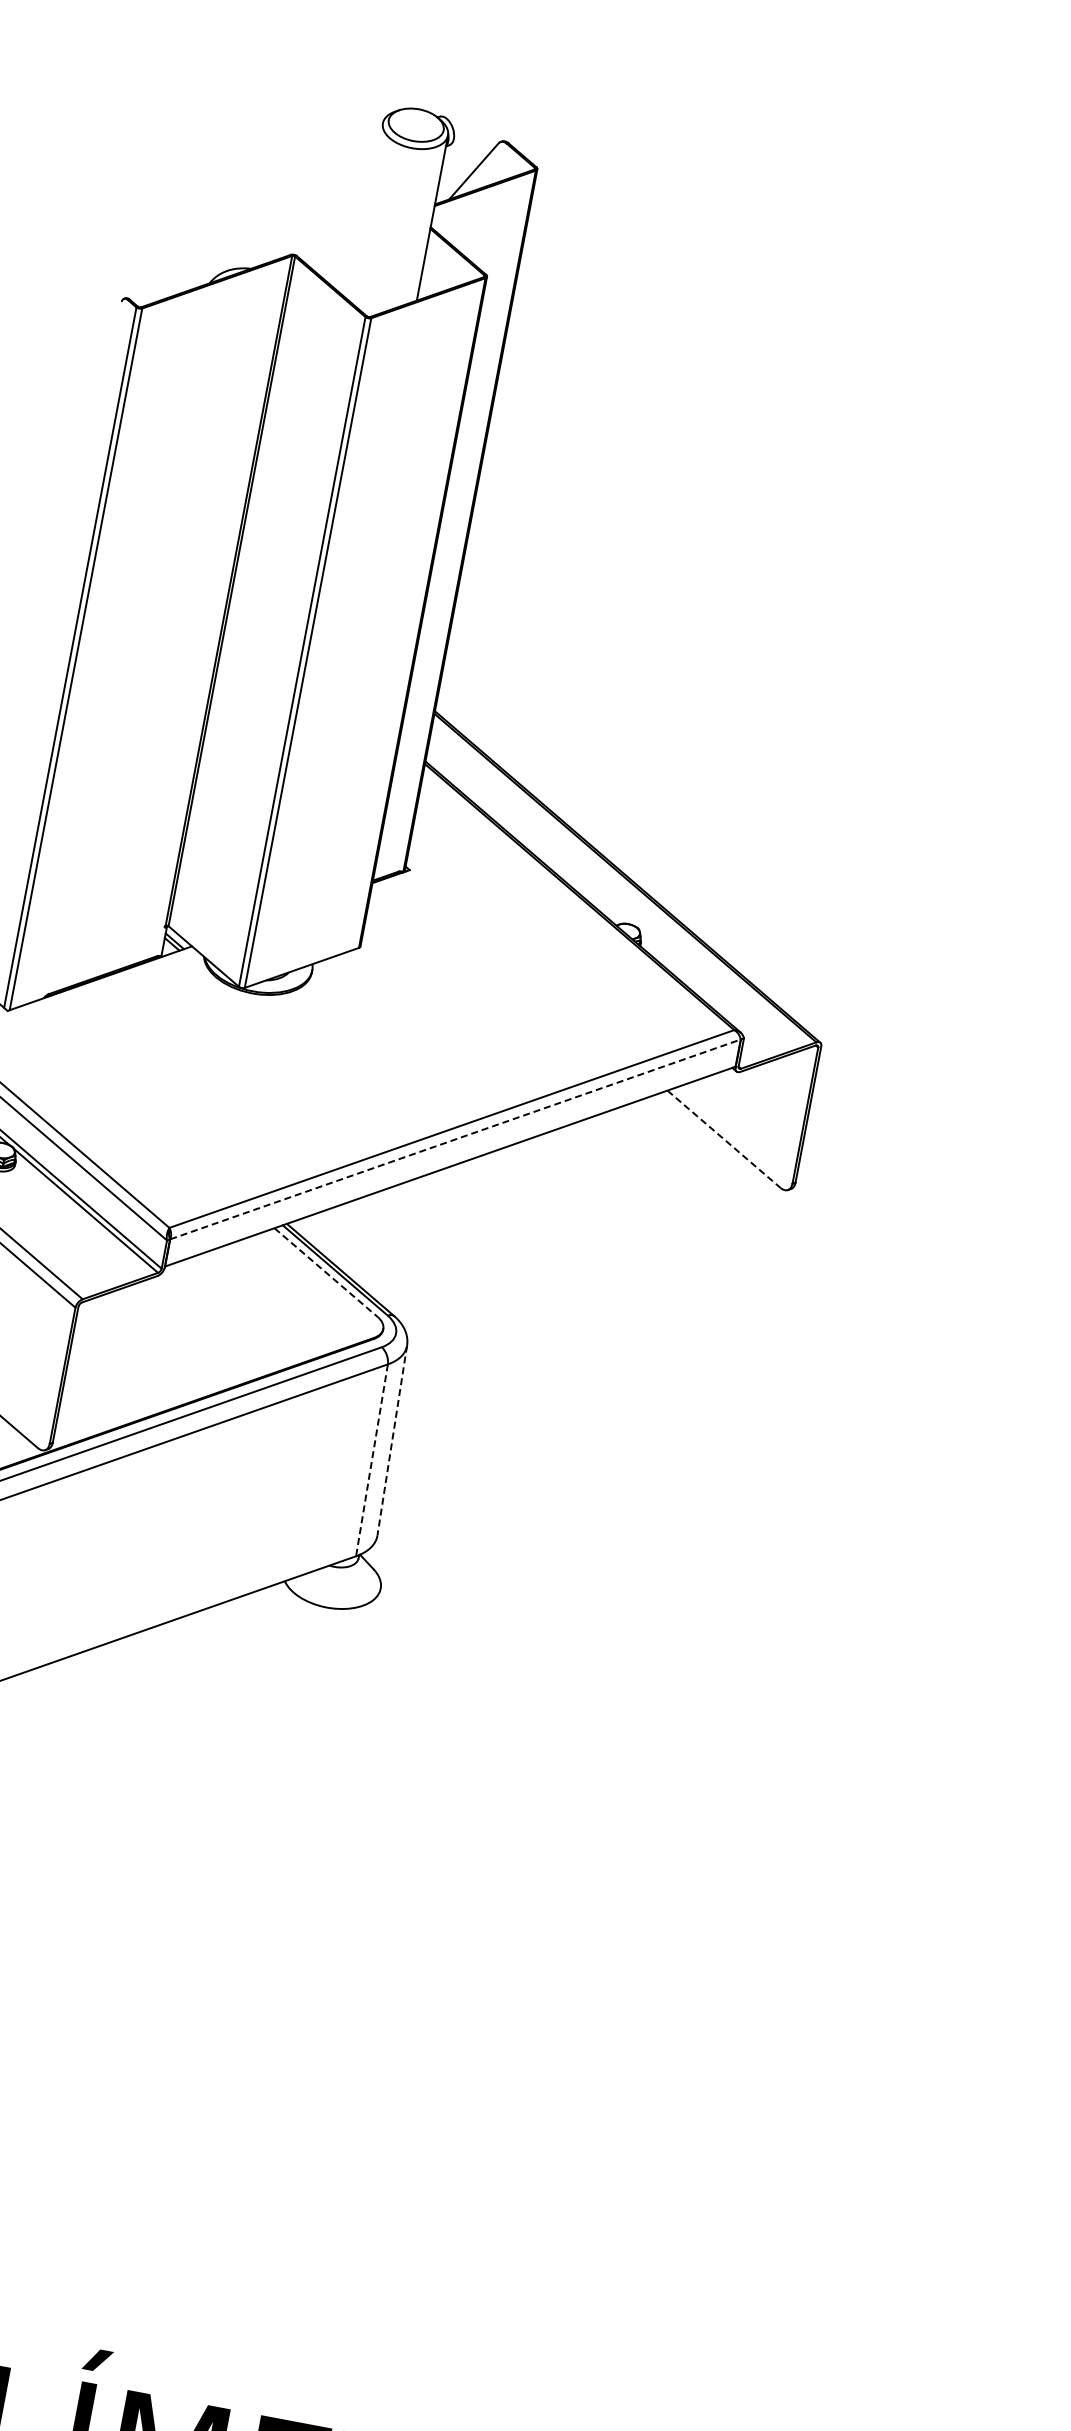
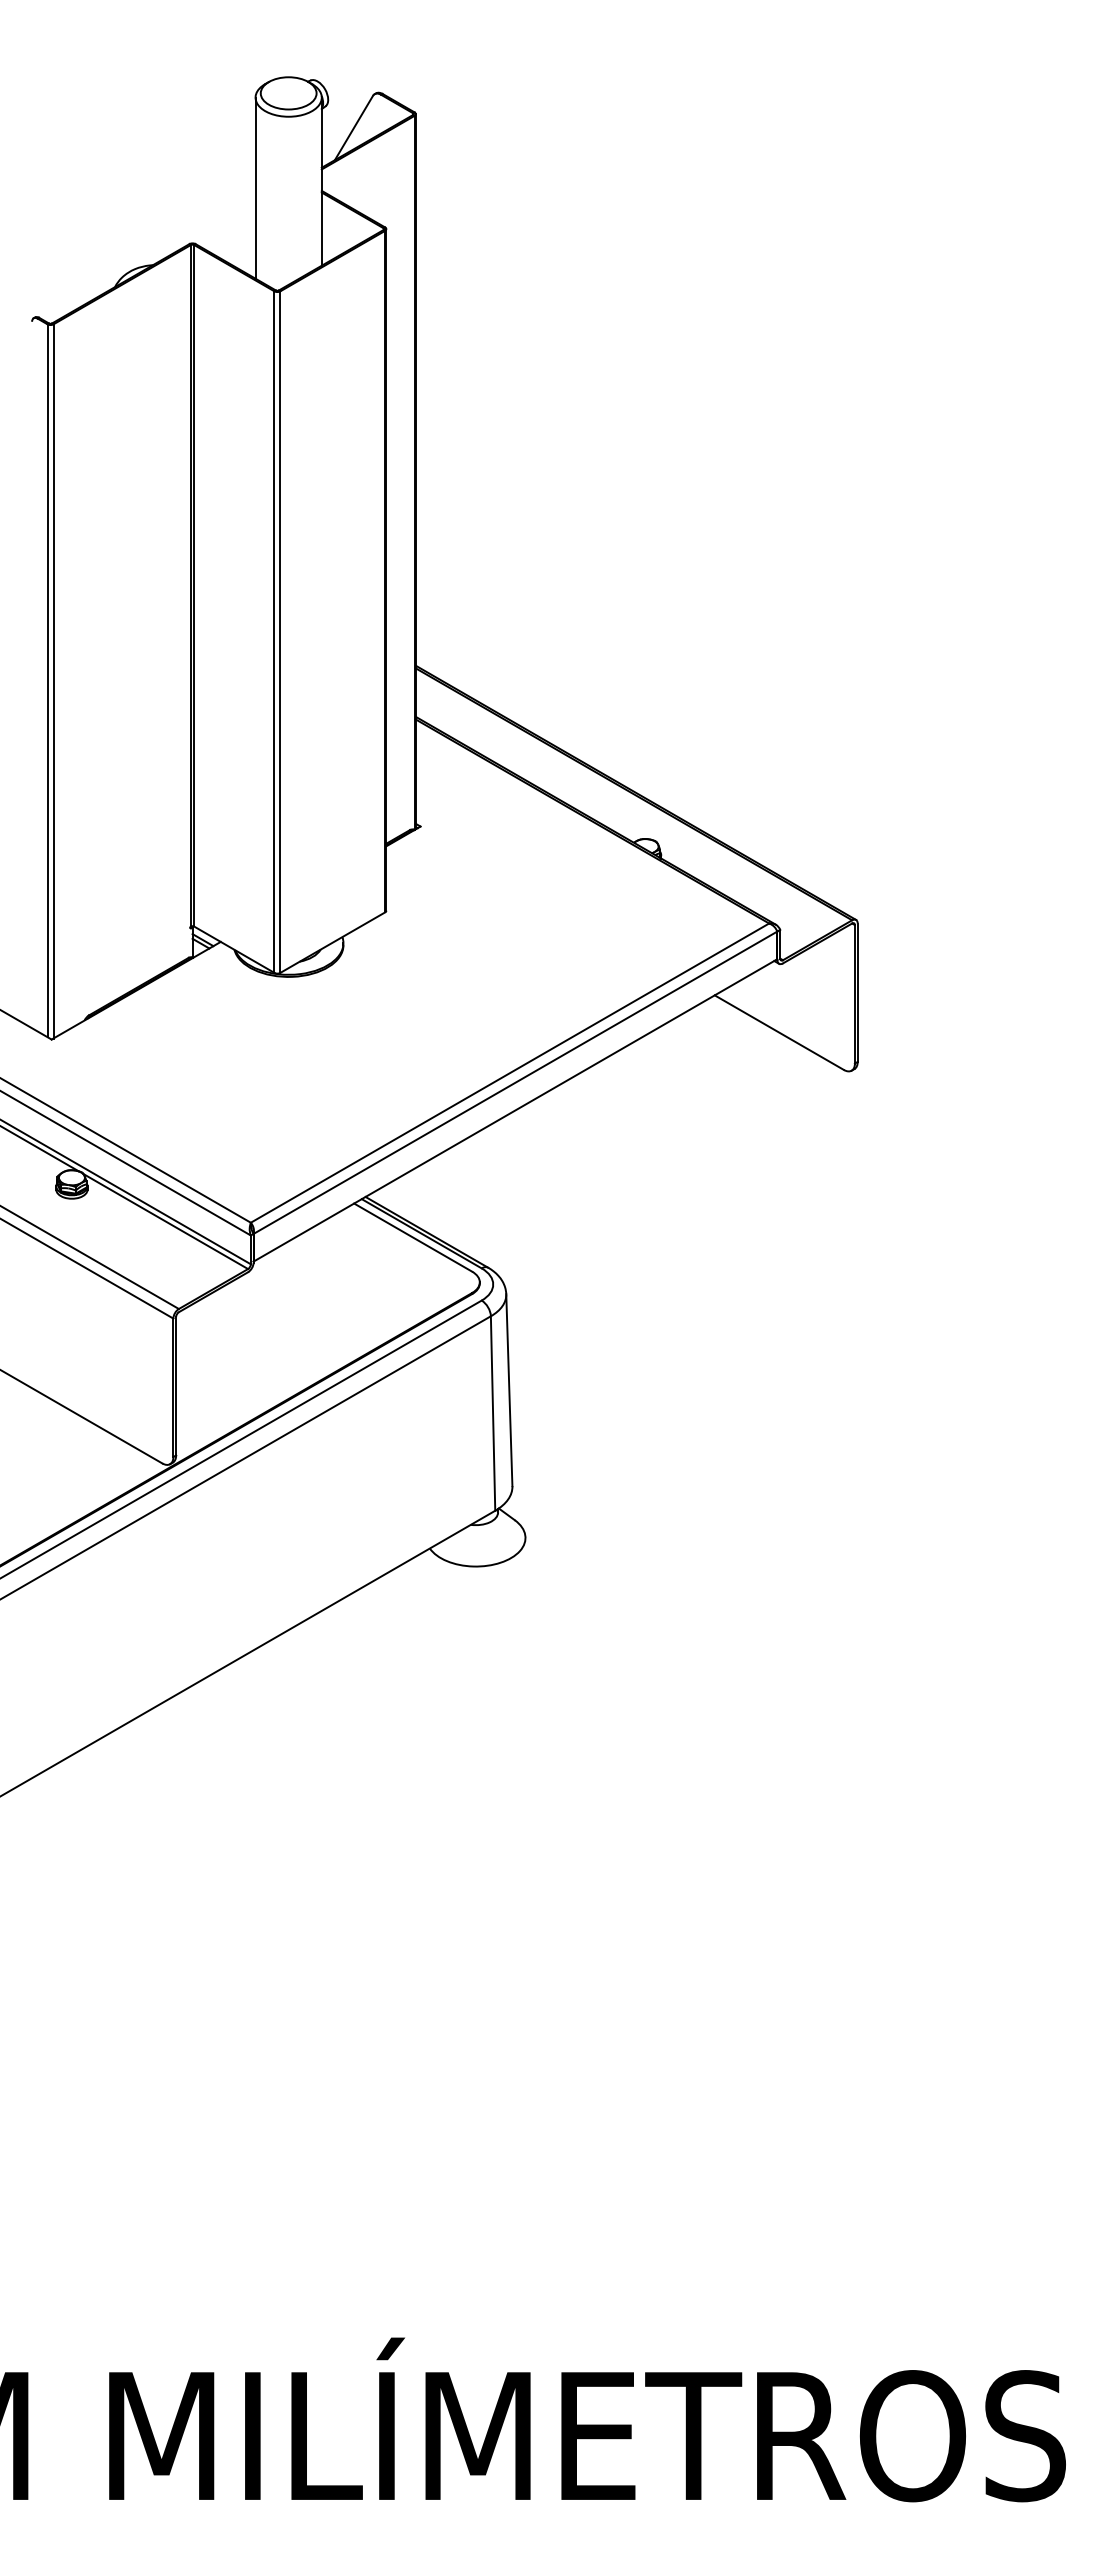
line: (366, 211) -> (255, 187), added
line: (455, 1139) -> (515, 1082), dashed -> solid
line: (724, 1139) -> (779, 1032), dashed -> solid
line: (326, 1272) -> (413, 1237), dashed -> solid
line: (392, 1440) -> (509, 1390), dashed -> solid
line: (372, 1461) -> (493, 1414), dashed -> solid

